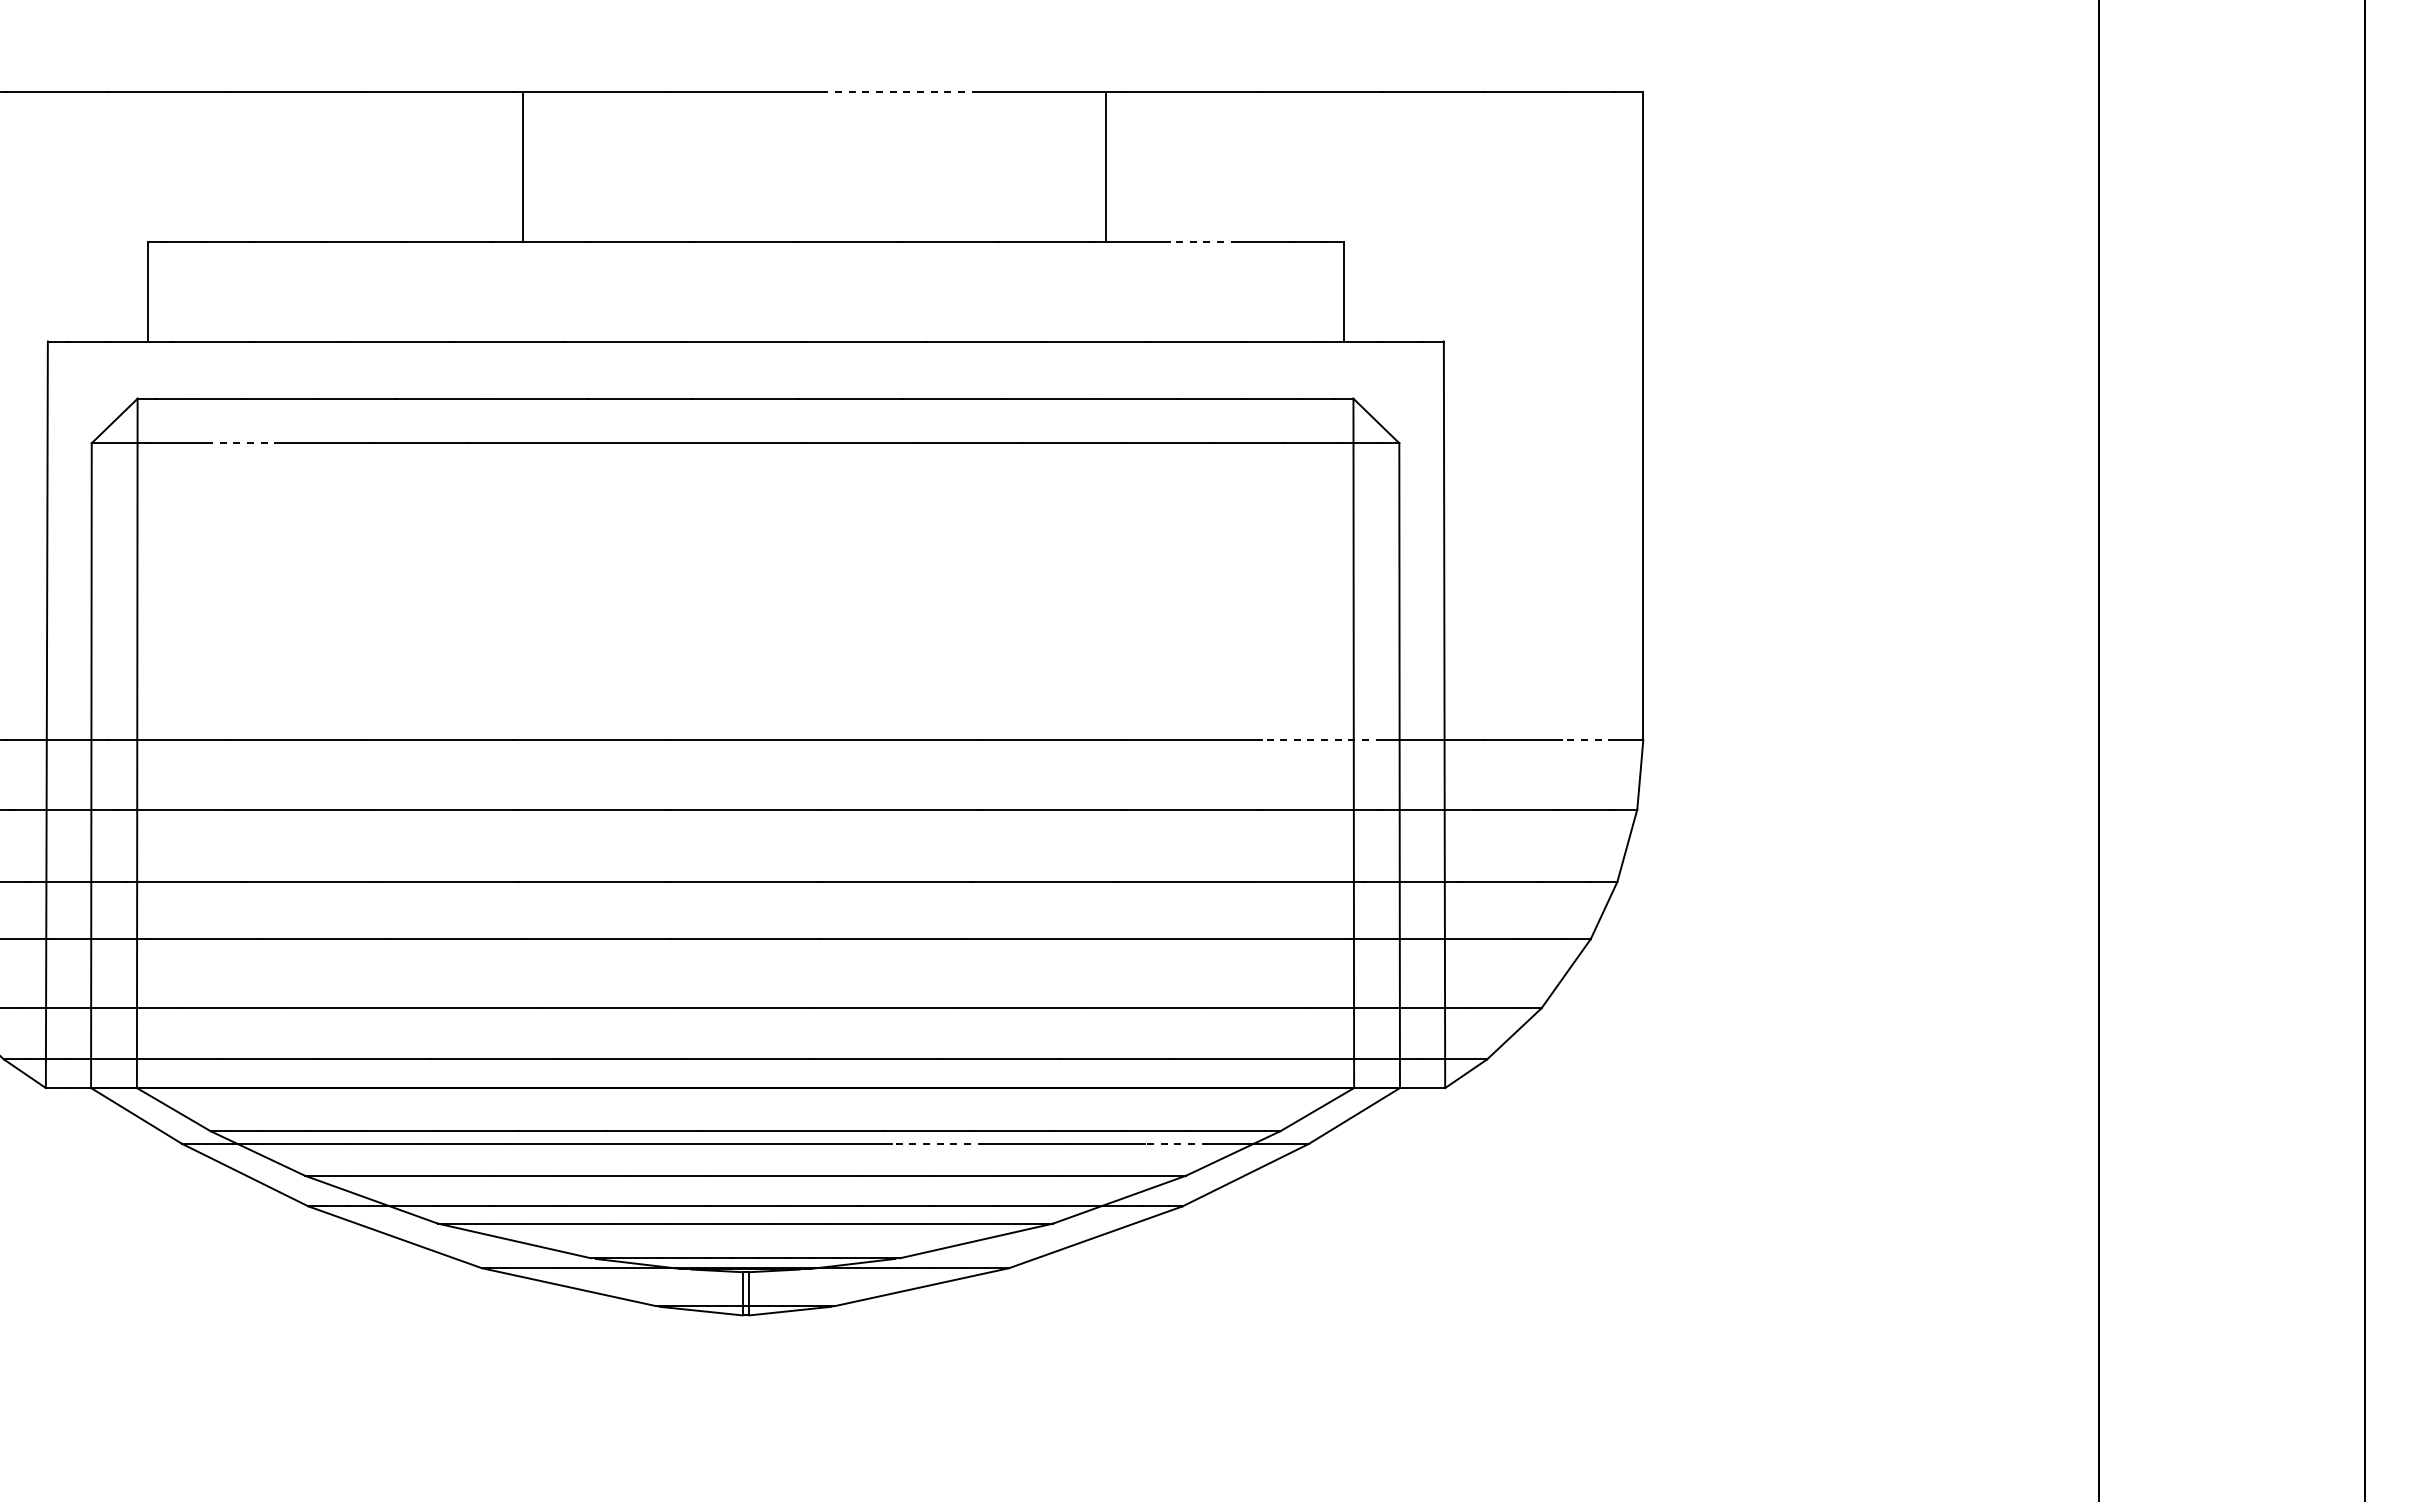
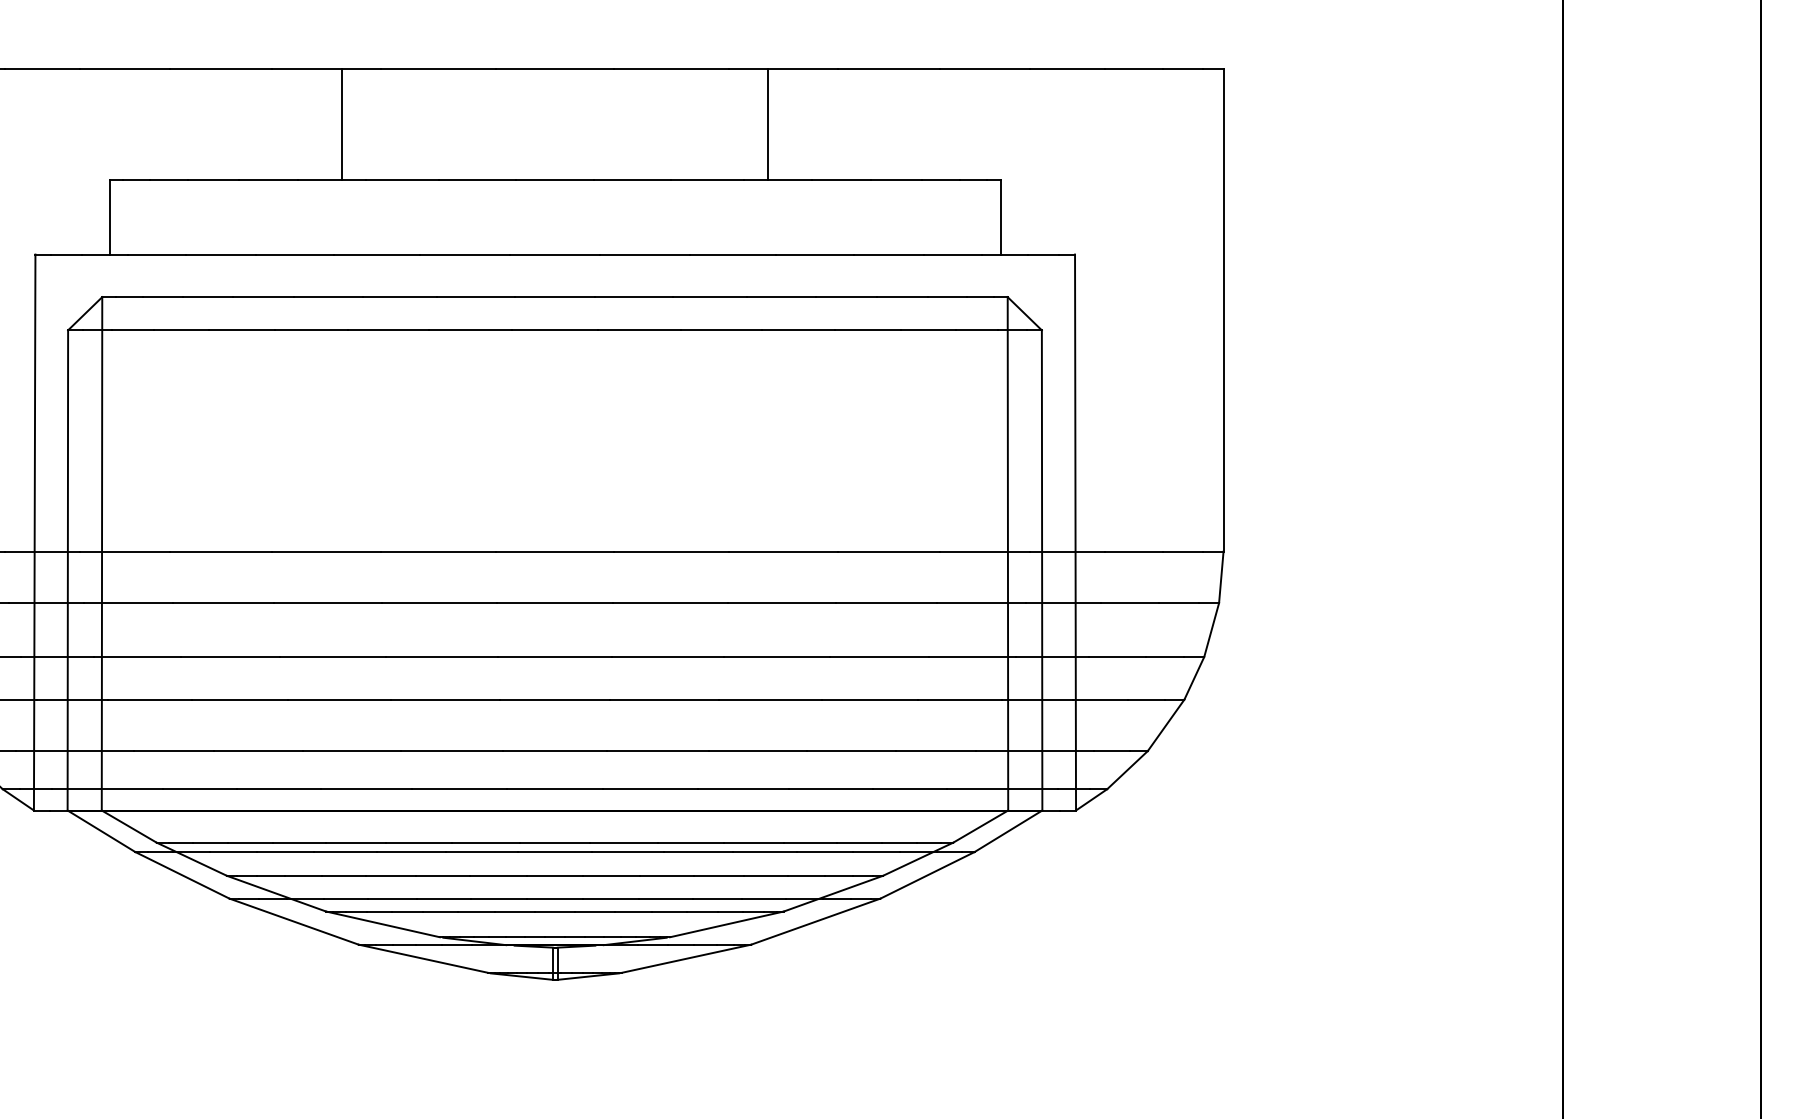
line: (900, 92) -> (670, 69), dashed -> solid
line: (523, 166) -> (342, 124), moved
line: (1106, 166) -> (767, 124), moved
line: (1203, 241) -> (896, 180), dashed -> solid
line: (244, 443) -> (181, 330), dashed -> solid
line: (1322, 740) -> (984, 551), dashed -> solid
line: (1588, 740) -> (1182, 551), dashed -> solid
line: (937, 1143) -> (697, 851), dashed -> solid
line: (1176, 1143) -> (875, 851), dashed -> solid

